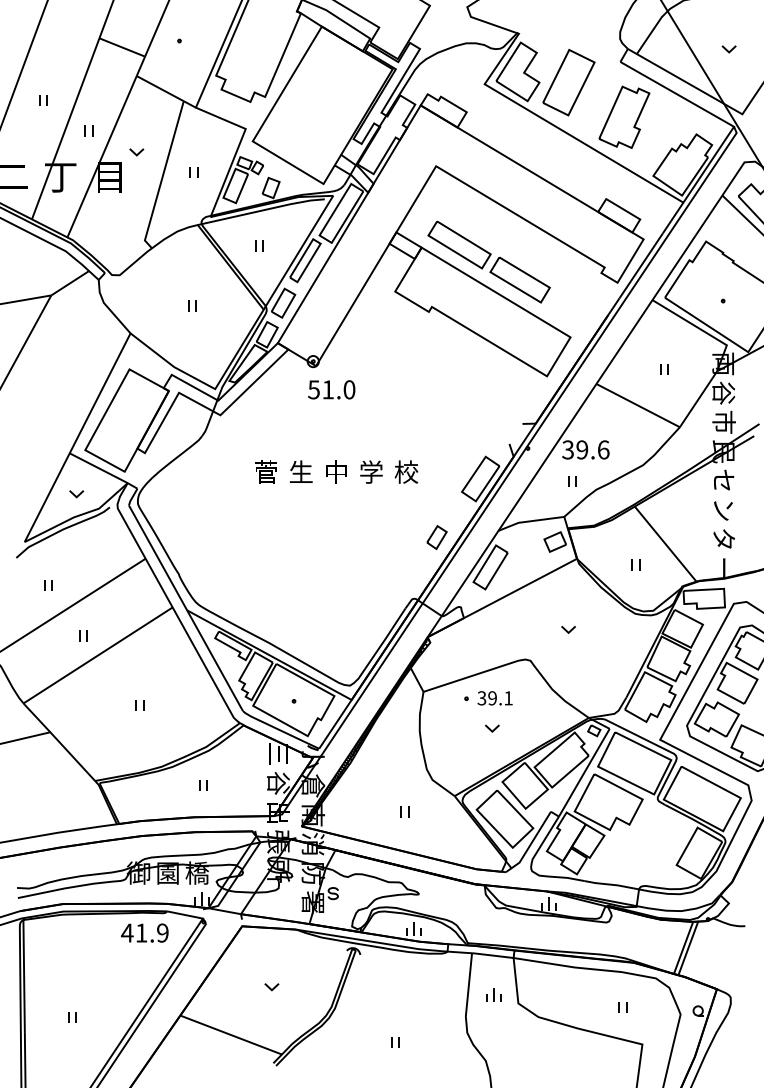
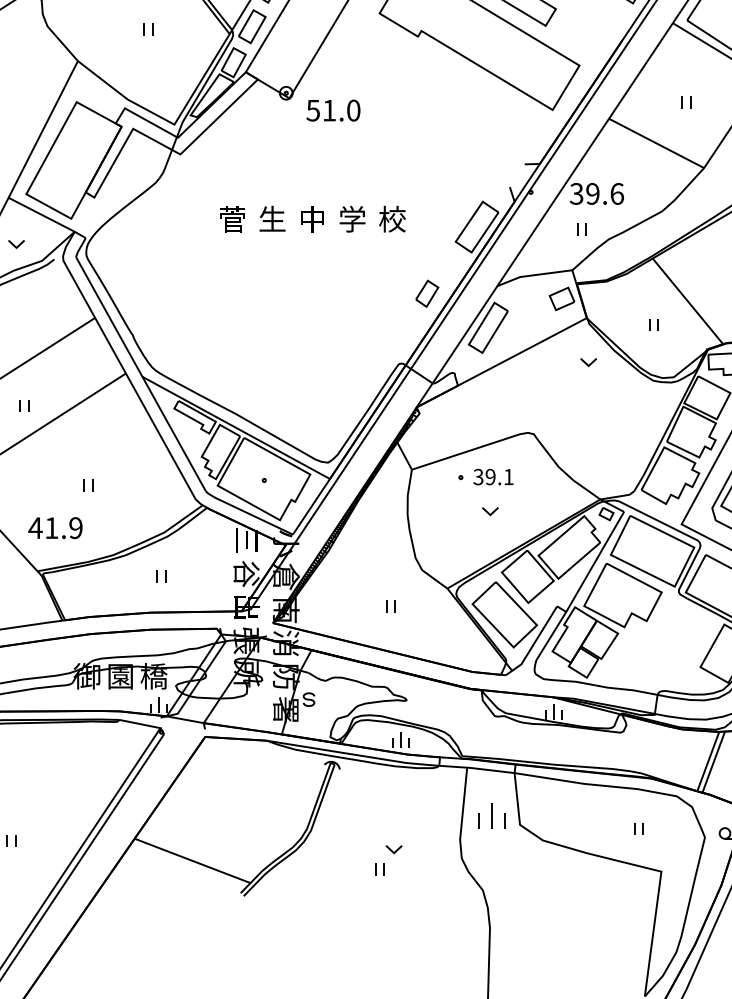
text: (331, 389) -> (333, 110), moved
part: (568, 629) -> (588, 362), moved
text: (144, 932) -> (55, 527), moved
part: (271, 987) -> (393, 850), moved
part: (493, 994) -> (491, 814), size x1.6

